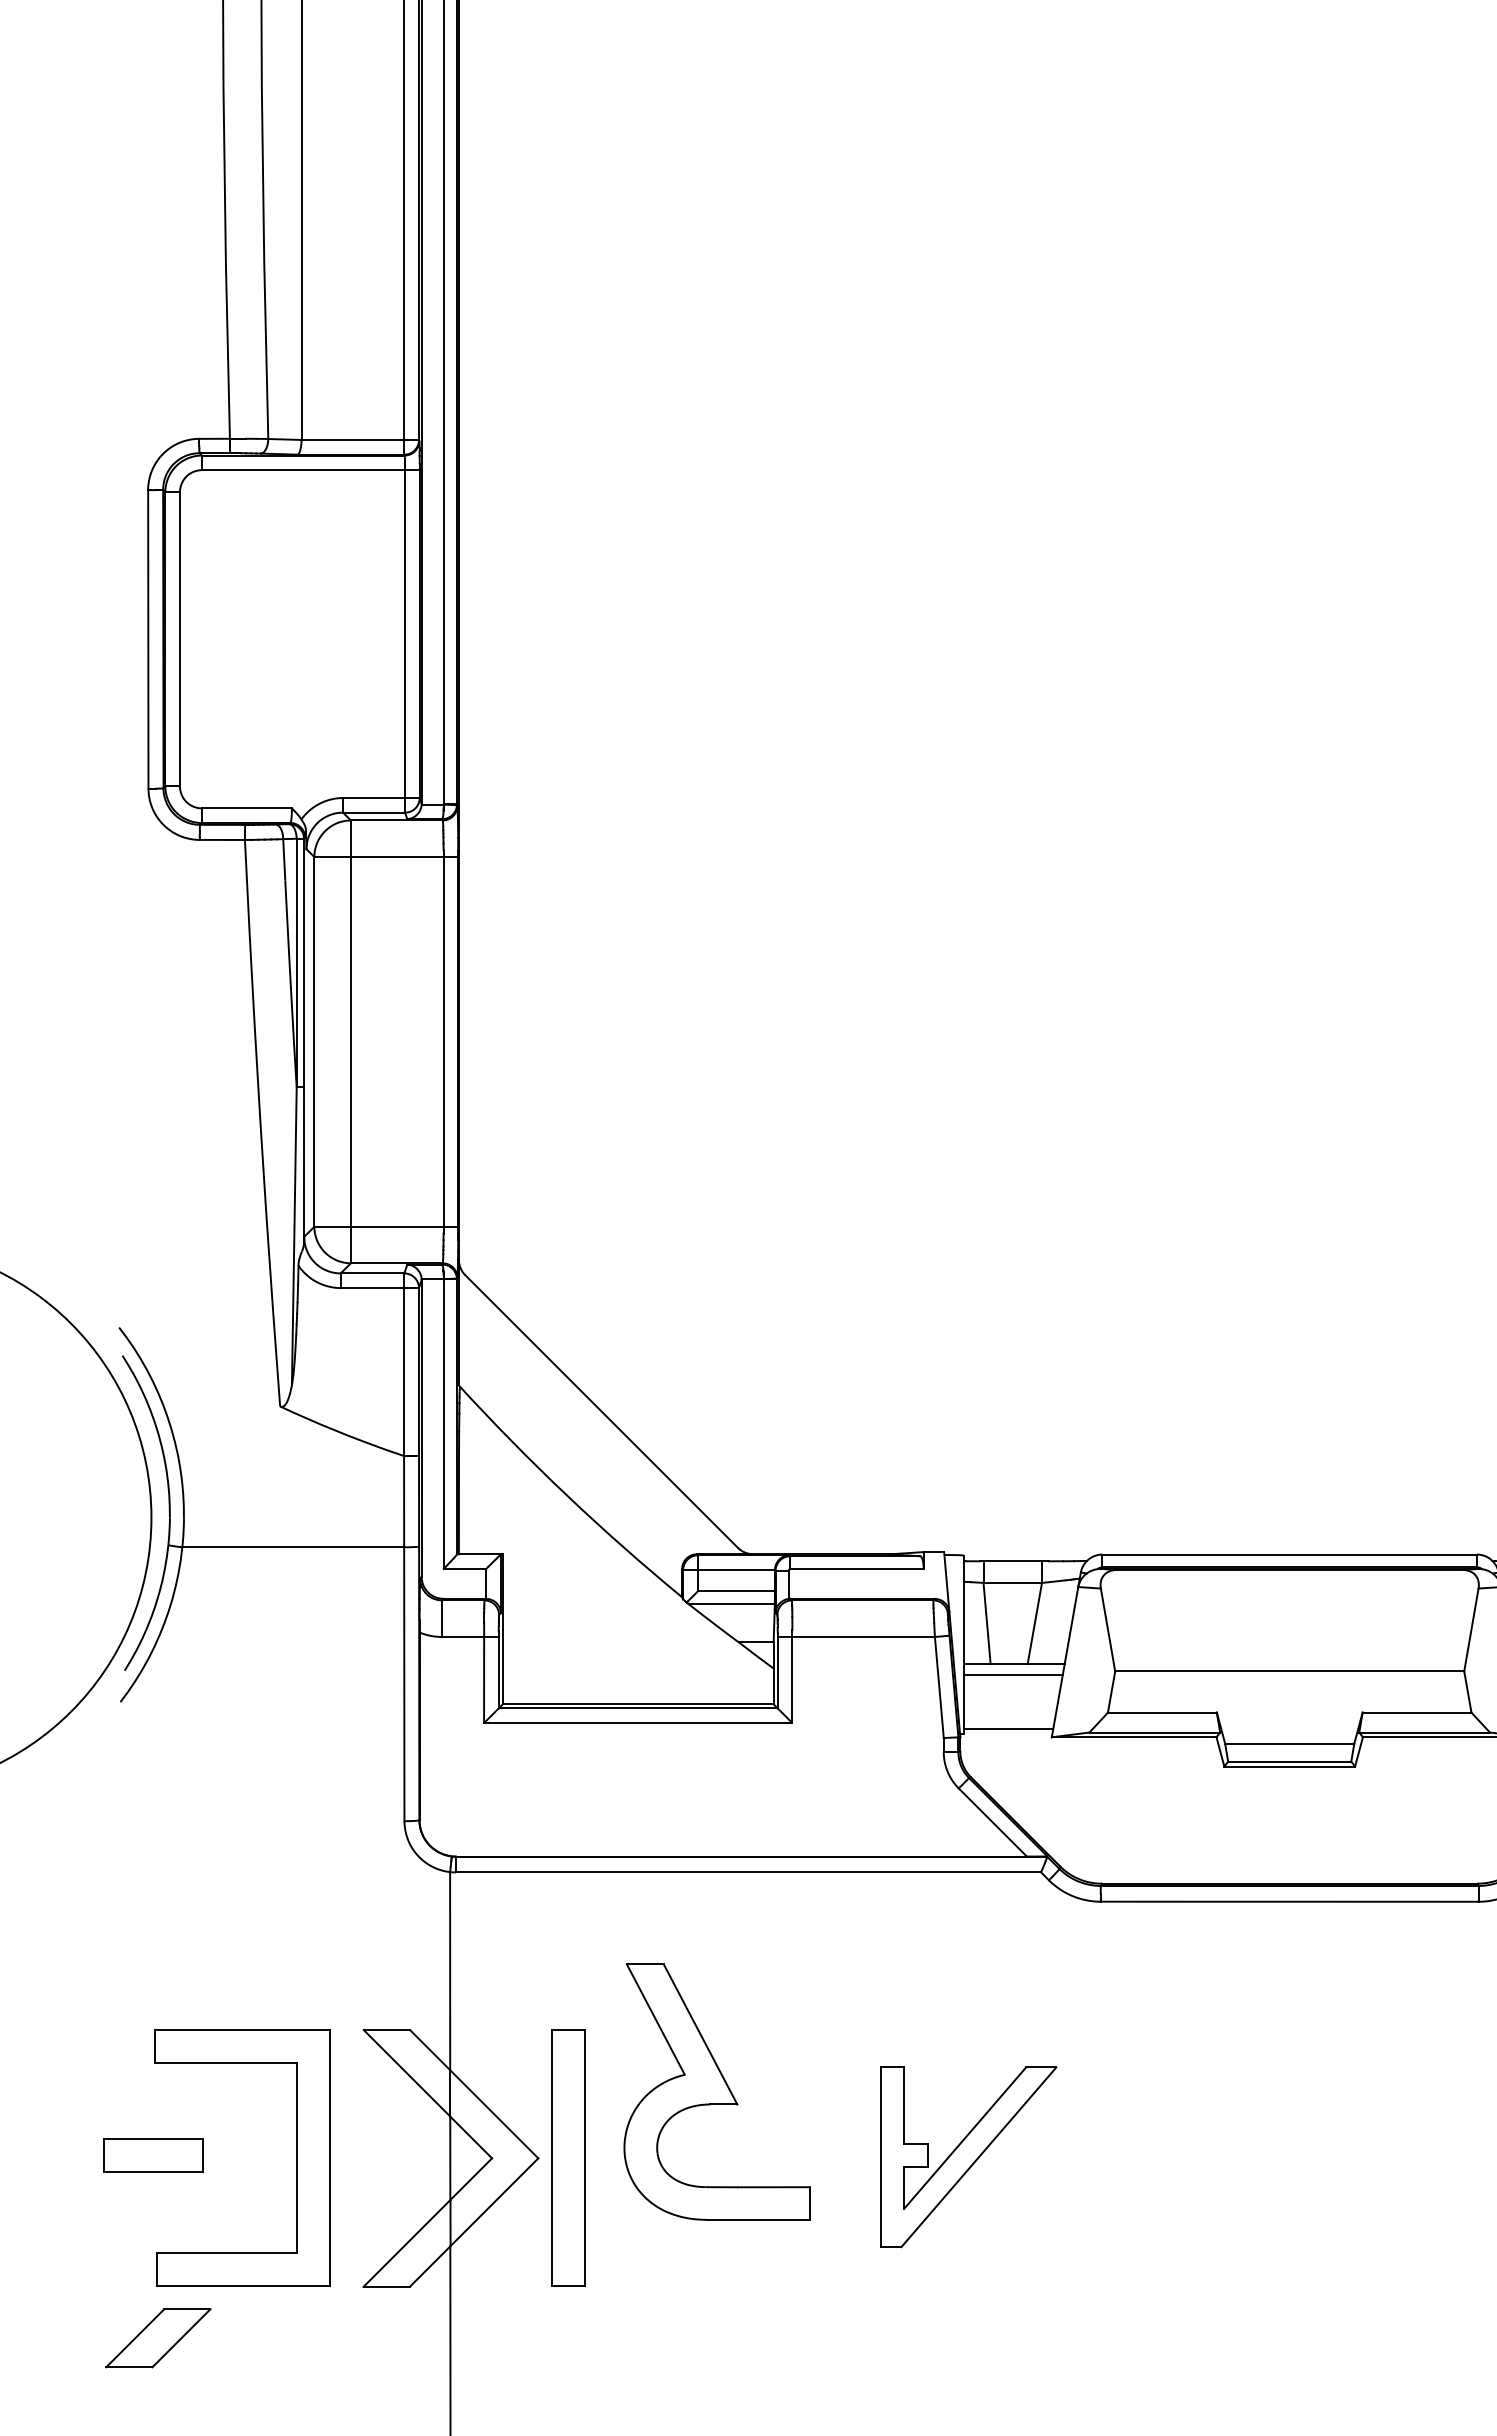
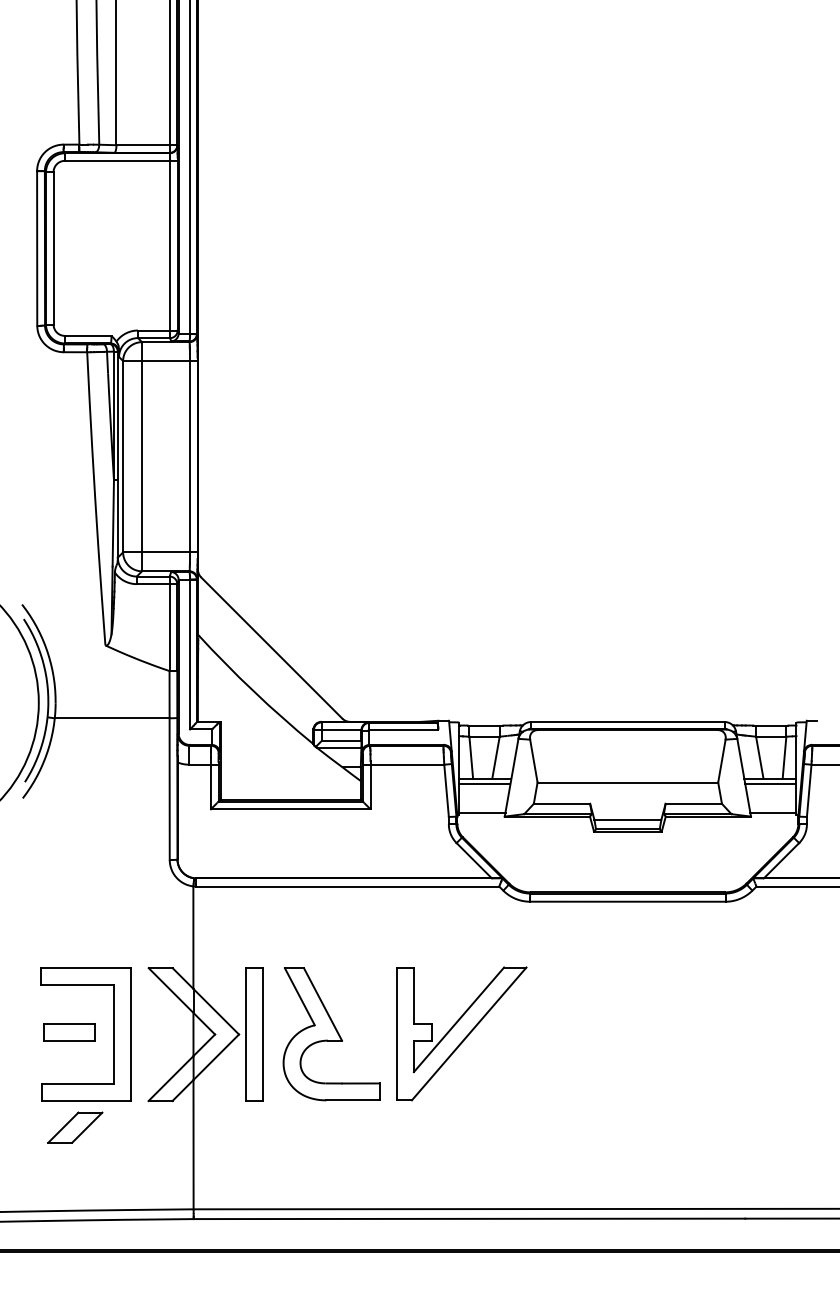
part: (717, 2092) -> (331, 1034), moved
part: (152, 2154) -> (69, 1032), moved
part: (968, 2156) -> (461, 1033), size x1.43
part: (158, 2337) -> (75, 1127), moved

